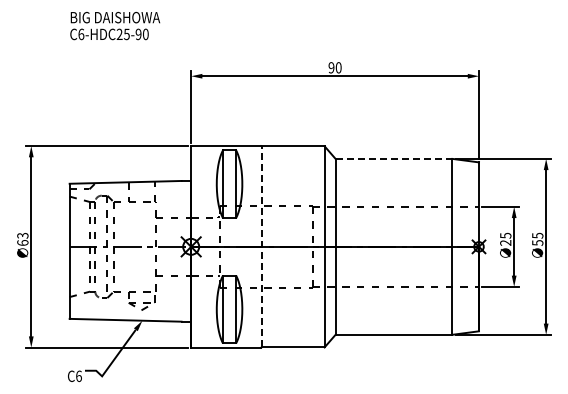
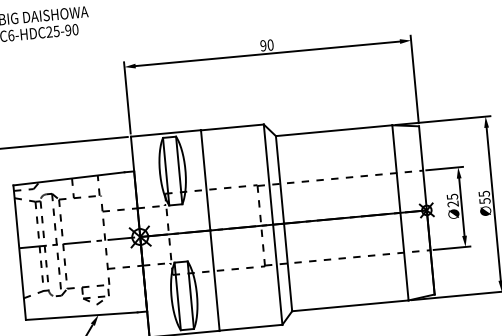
line: (394, 158) -> (334, 130), dashed -> solid
line: (261, 246) -> (210, 230), dashed -> solid

